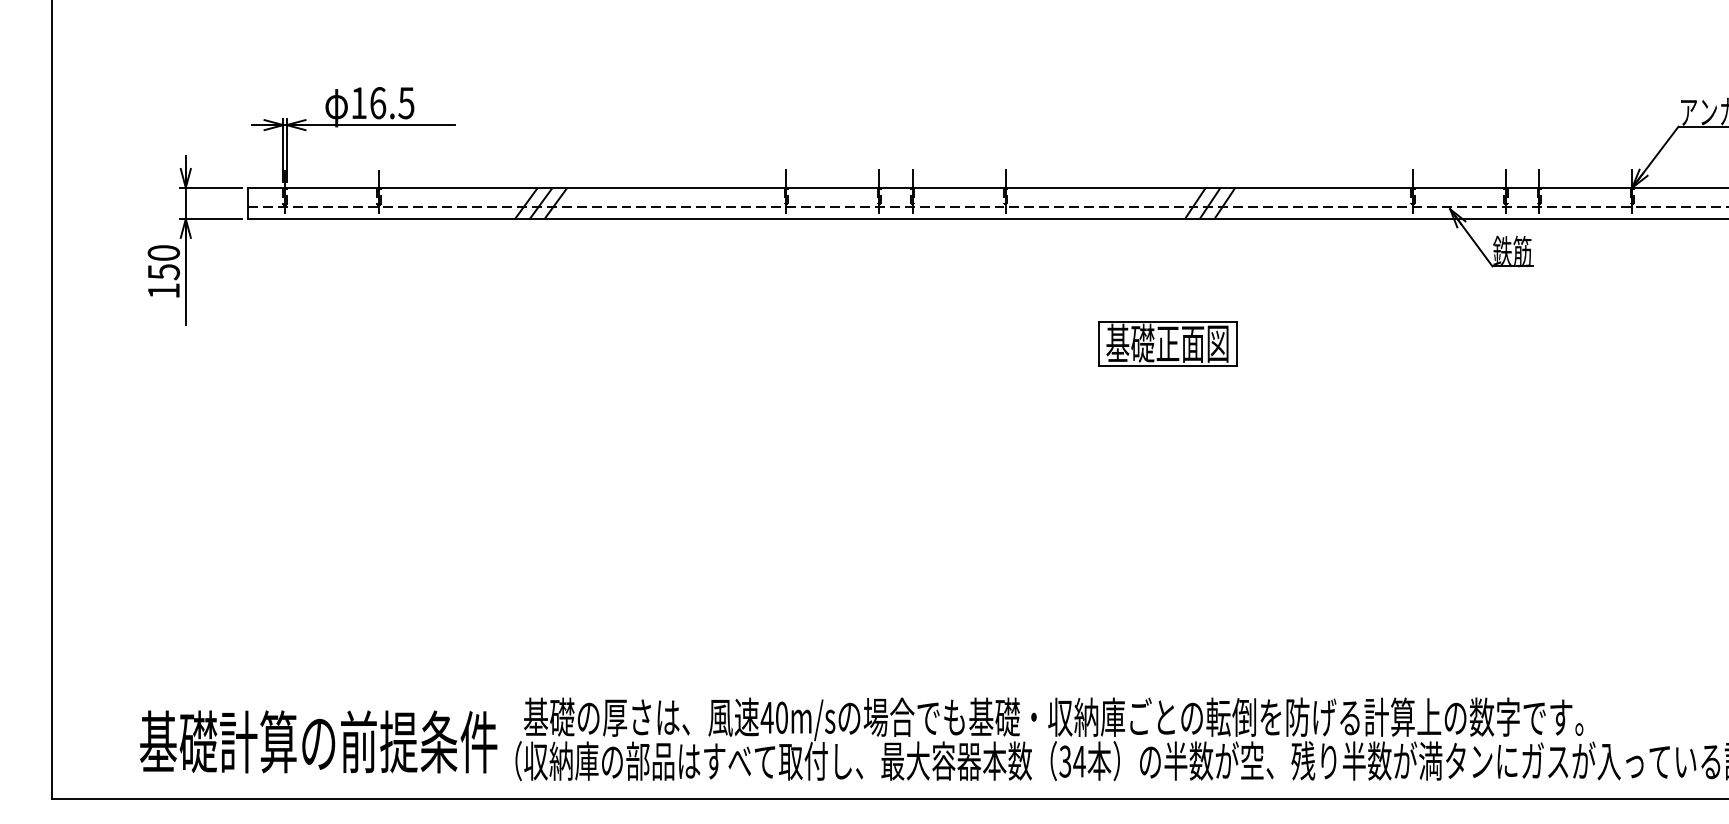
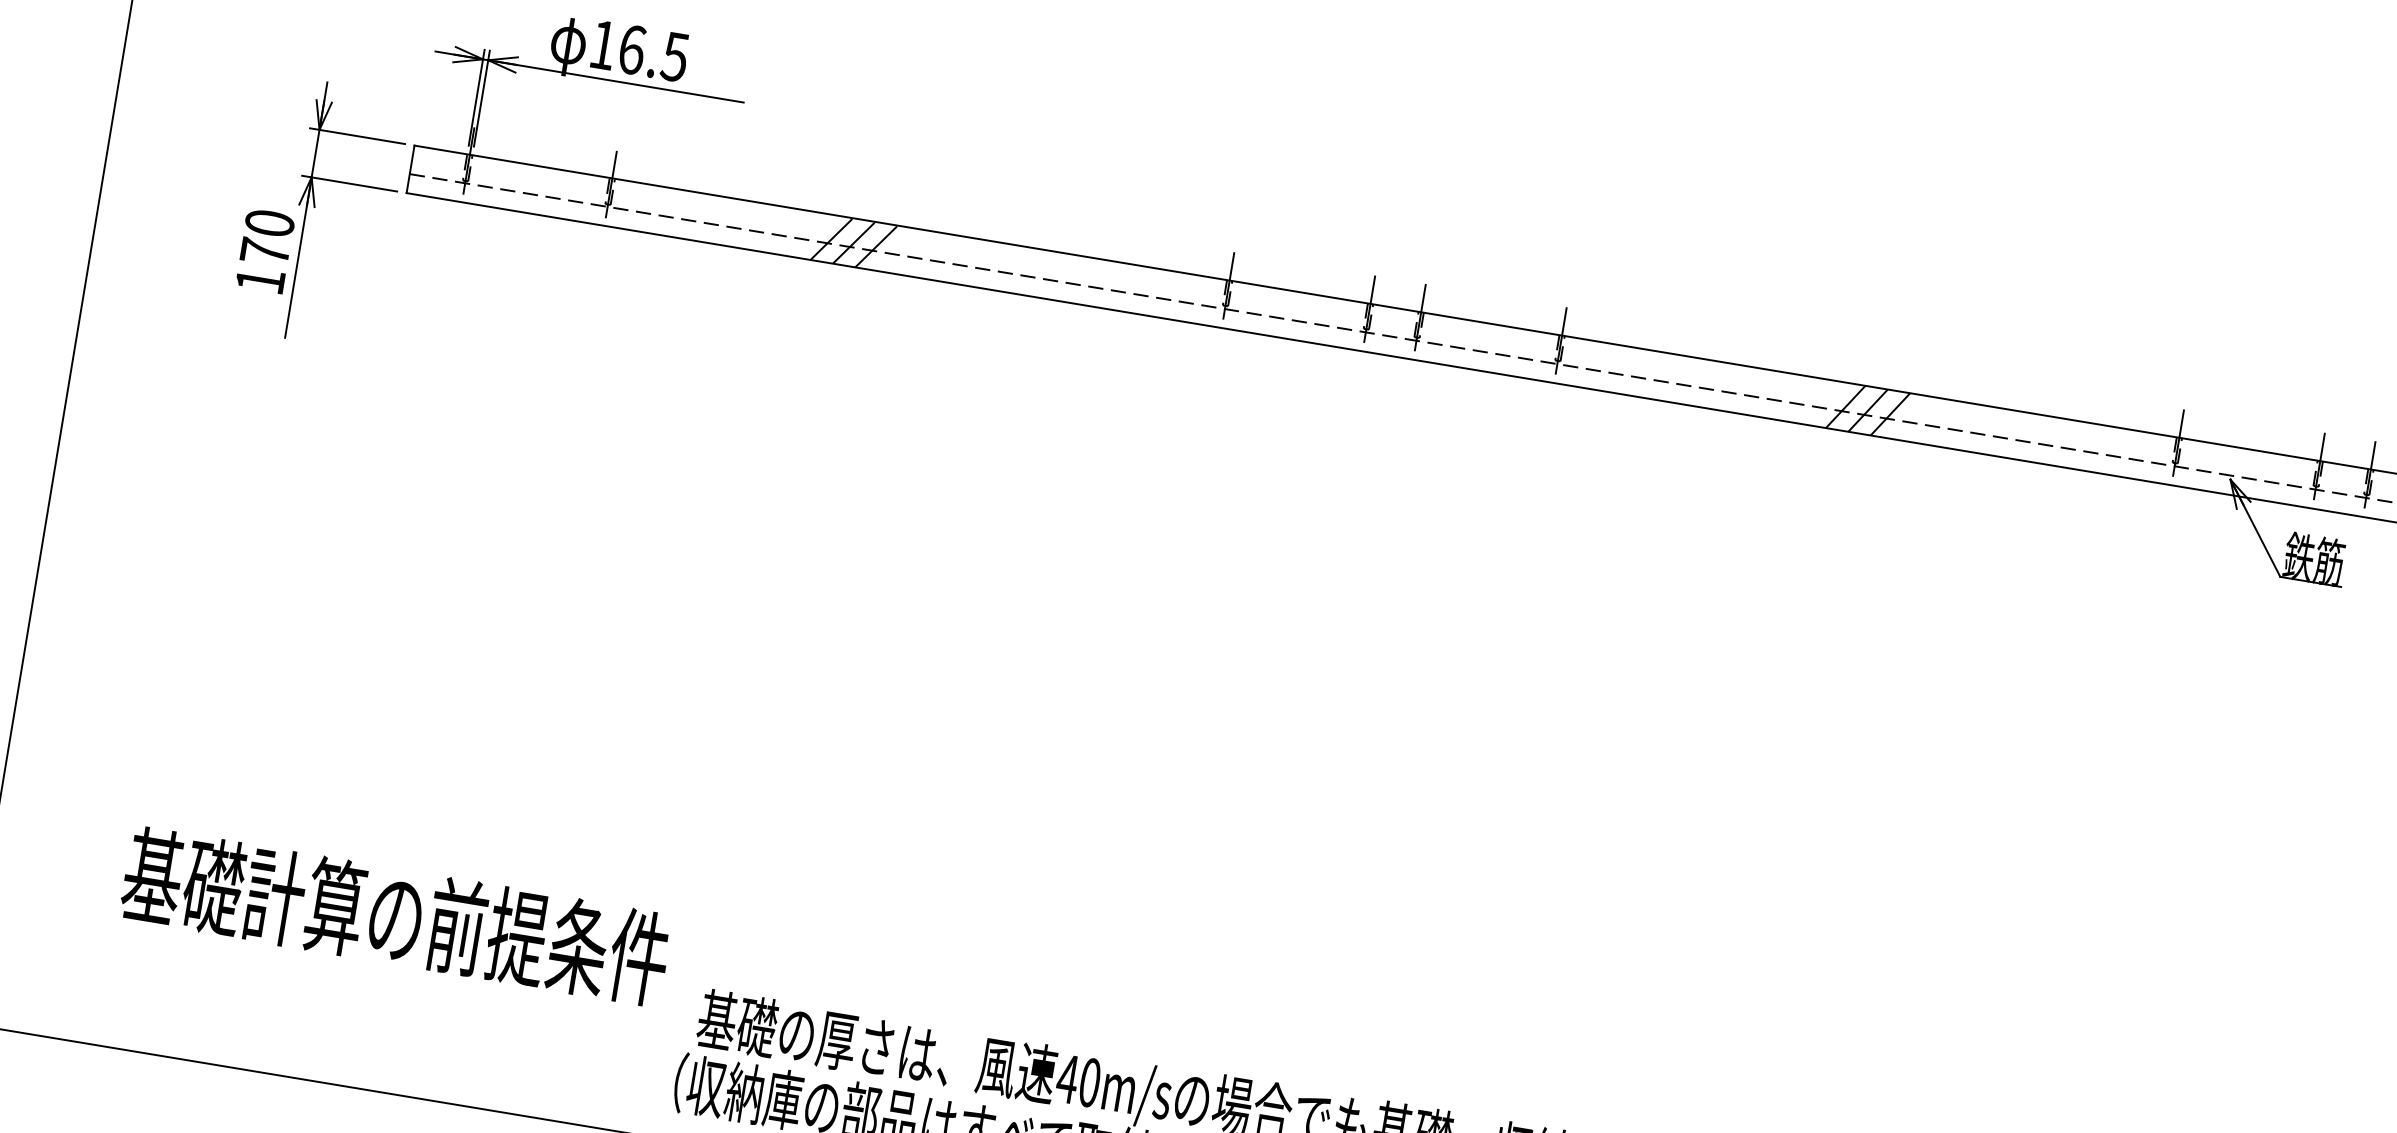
text: (164, 272) -> (265, 252), 150 -> 170
part: (1167, 343) -> (1768, 612), removed
text: (318, 741) -> (395, 916), moved

